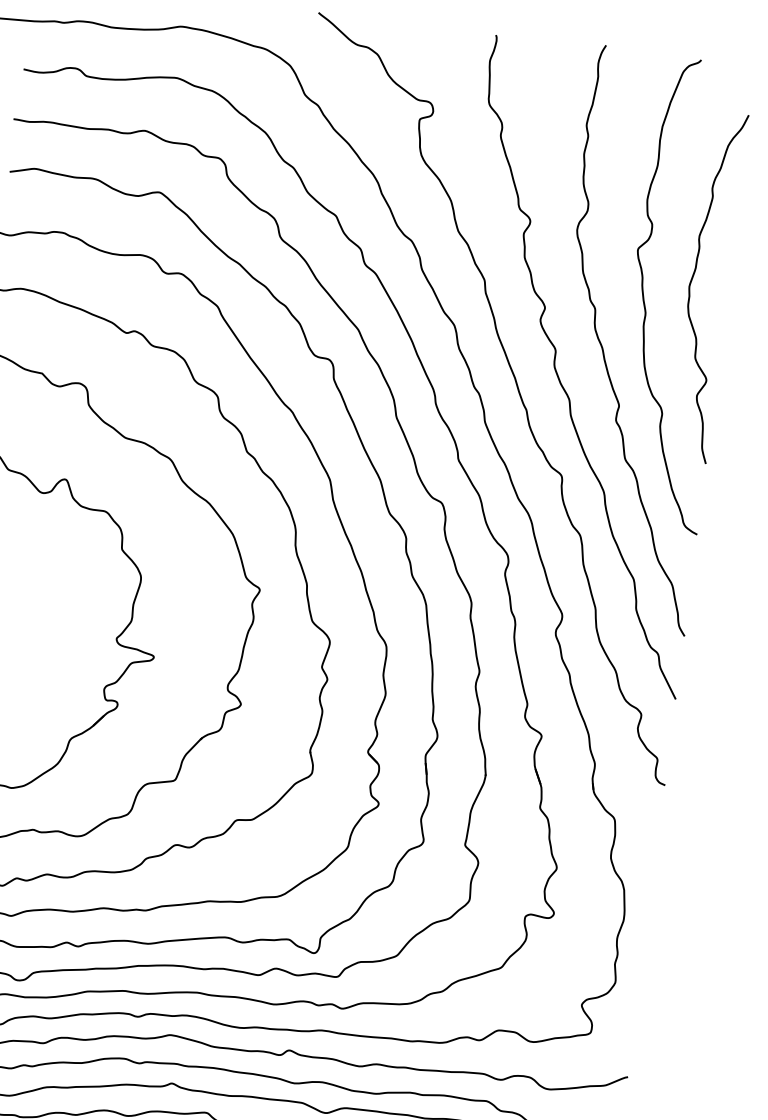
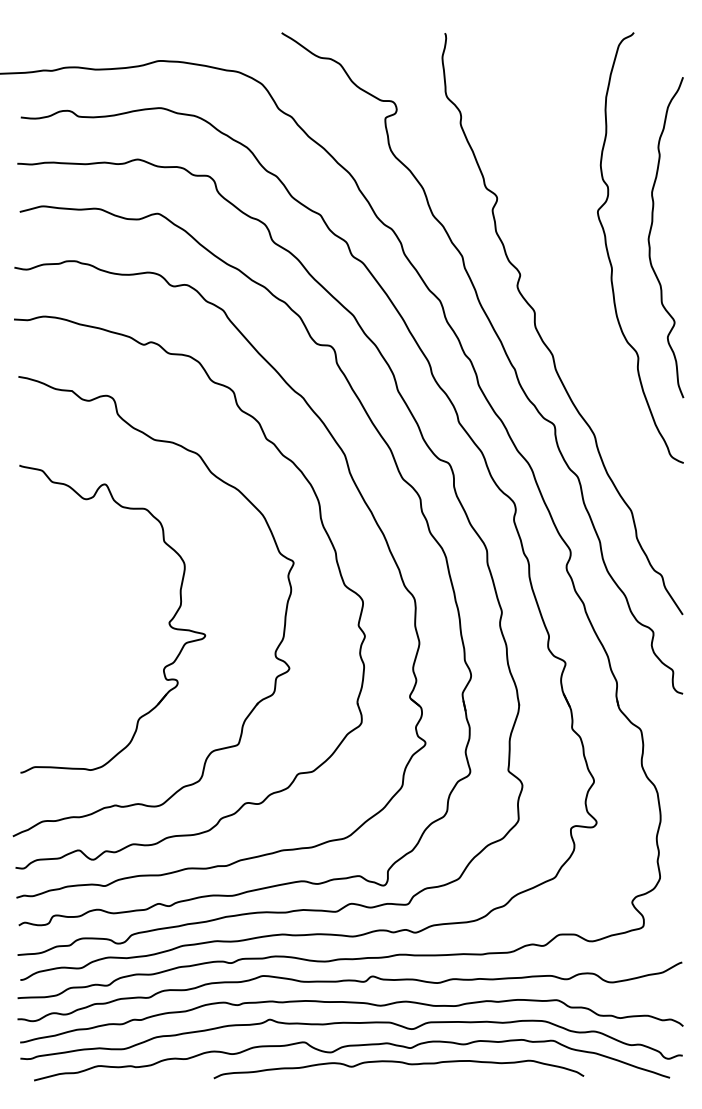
curve: (603, 346) -> (577, 303), removed

